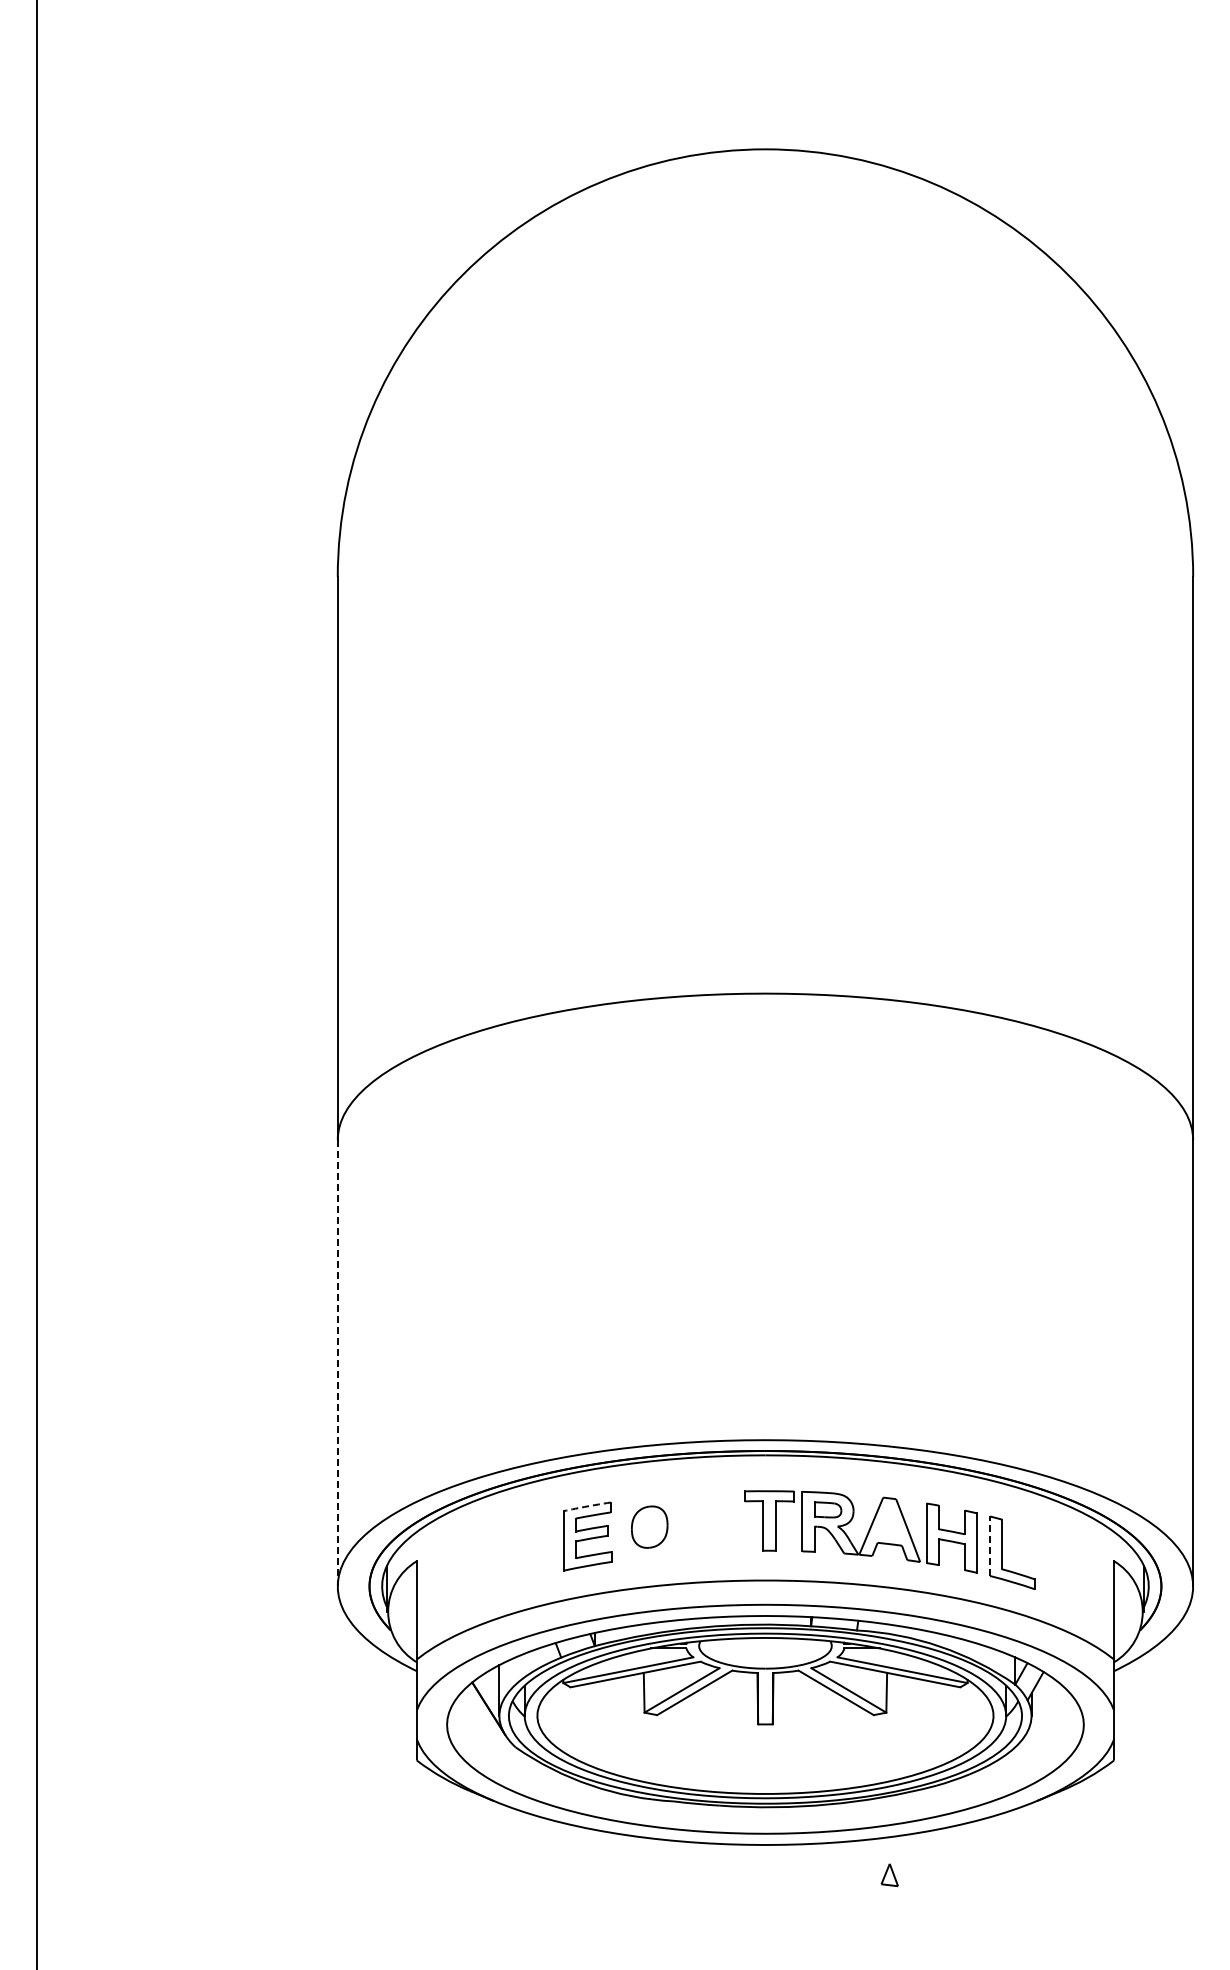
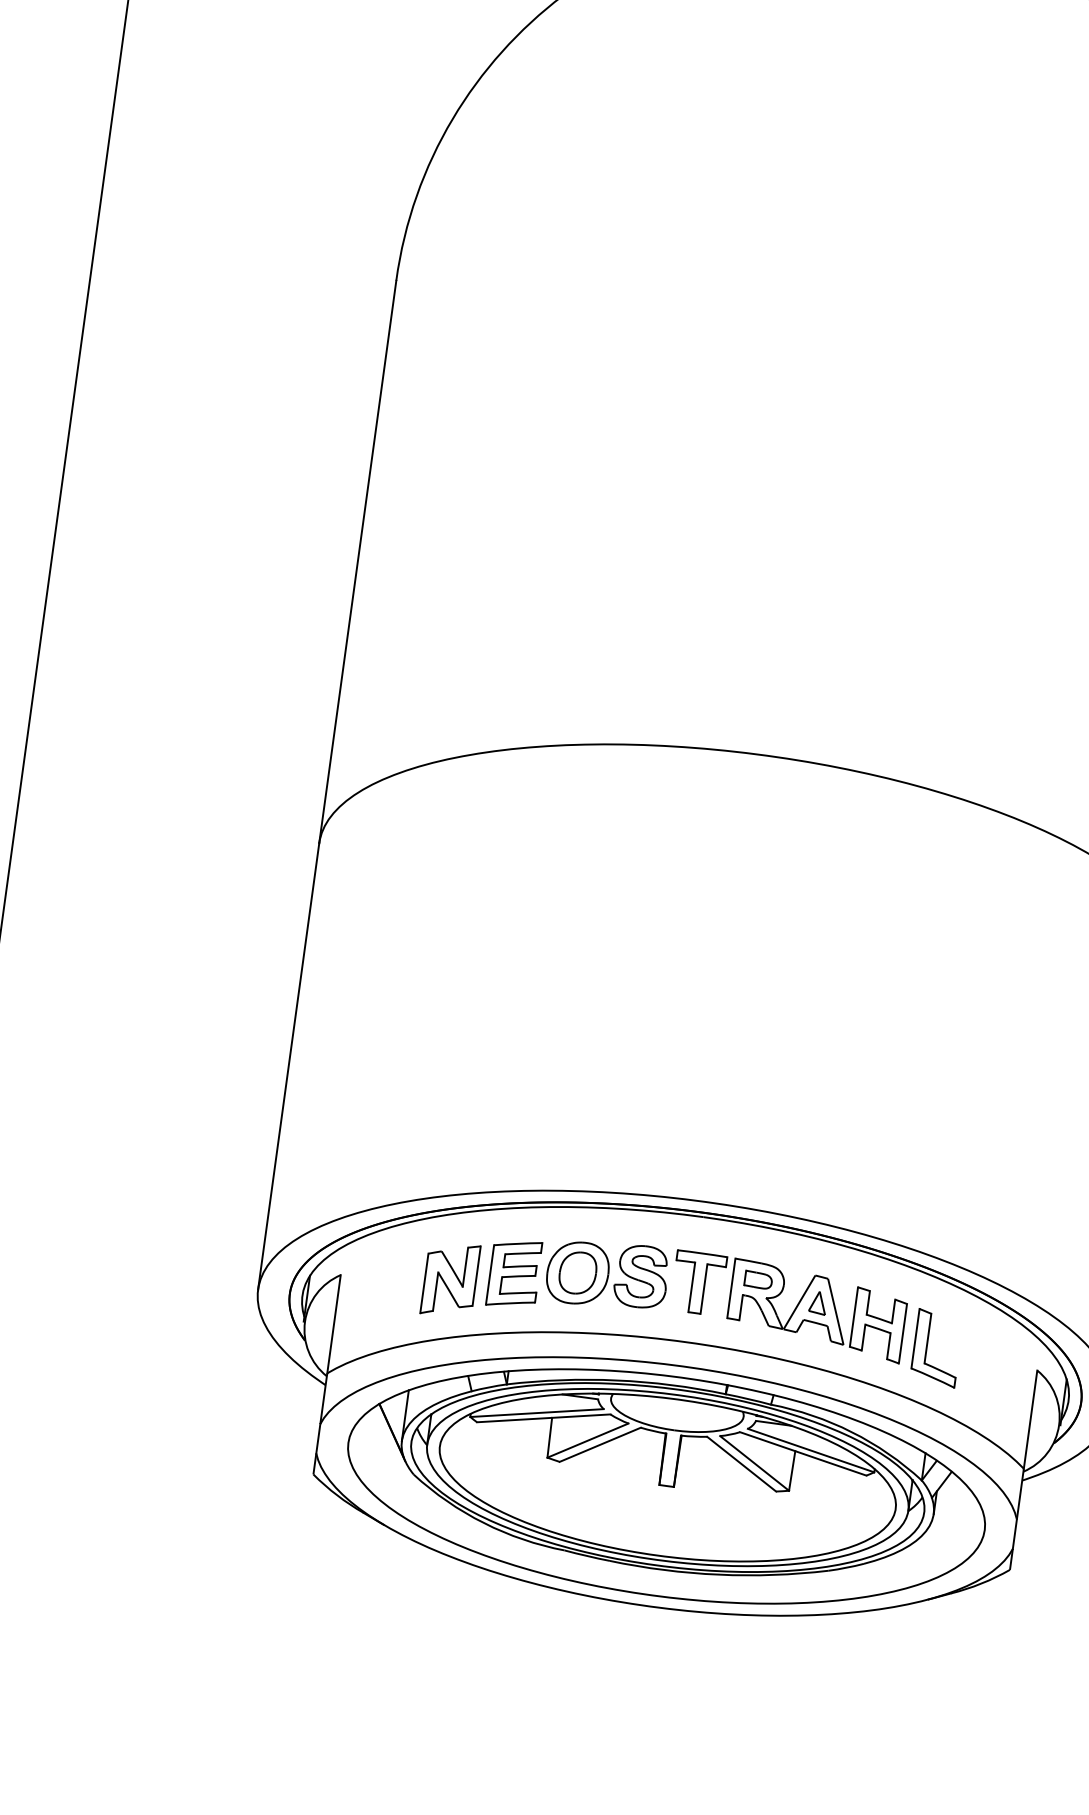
line: (337, 1363) -> (288, 1066), dashed -> solid
arc: (587, 1506) -> (518, 1243), dashed -> solid
part: (678, 1524) -> (607, 1274), added
line: (990, 1546) -> (915, 1339), dashed -> solid
part: (525, 1550) -> (450, 1279), added
part: (889, 1875) -> (817, 1303), moved

